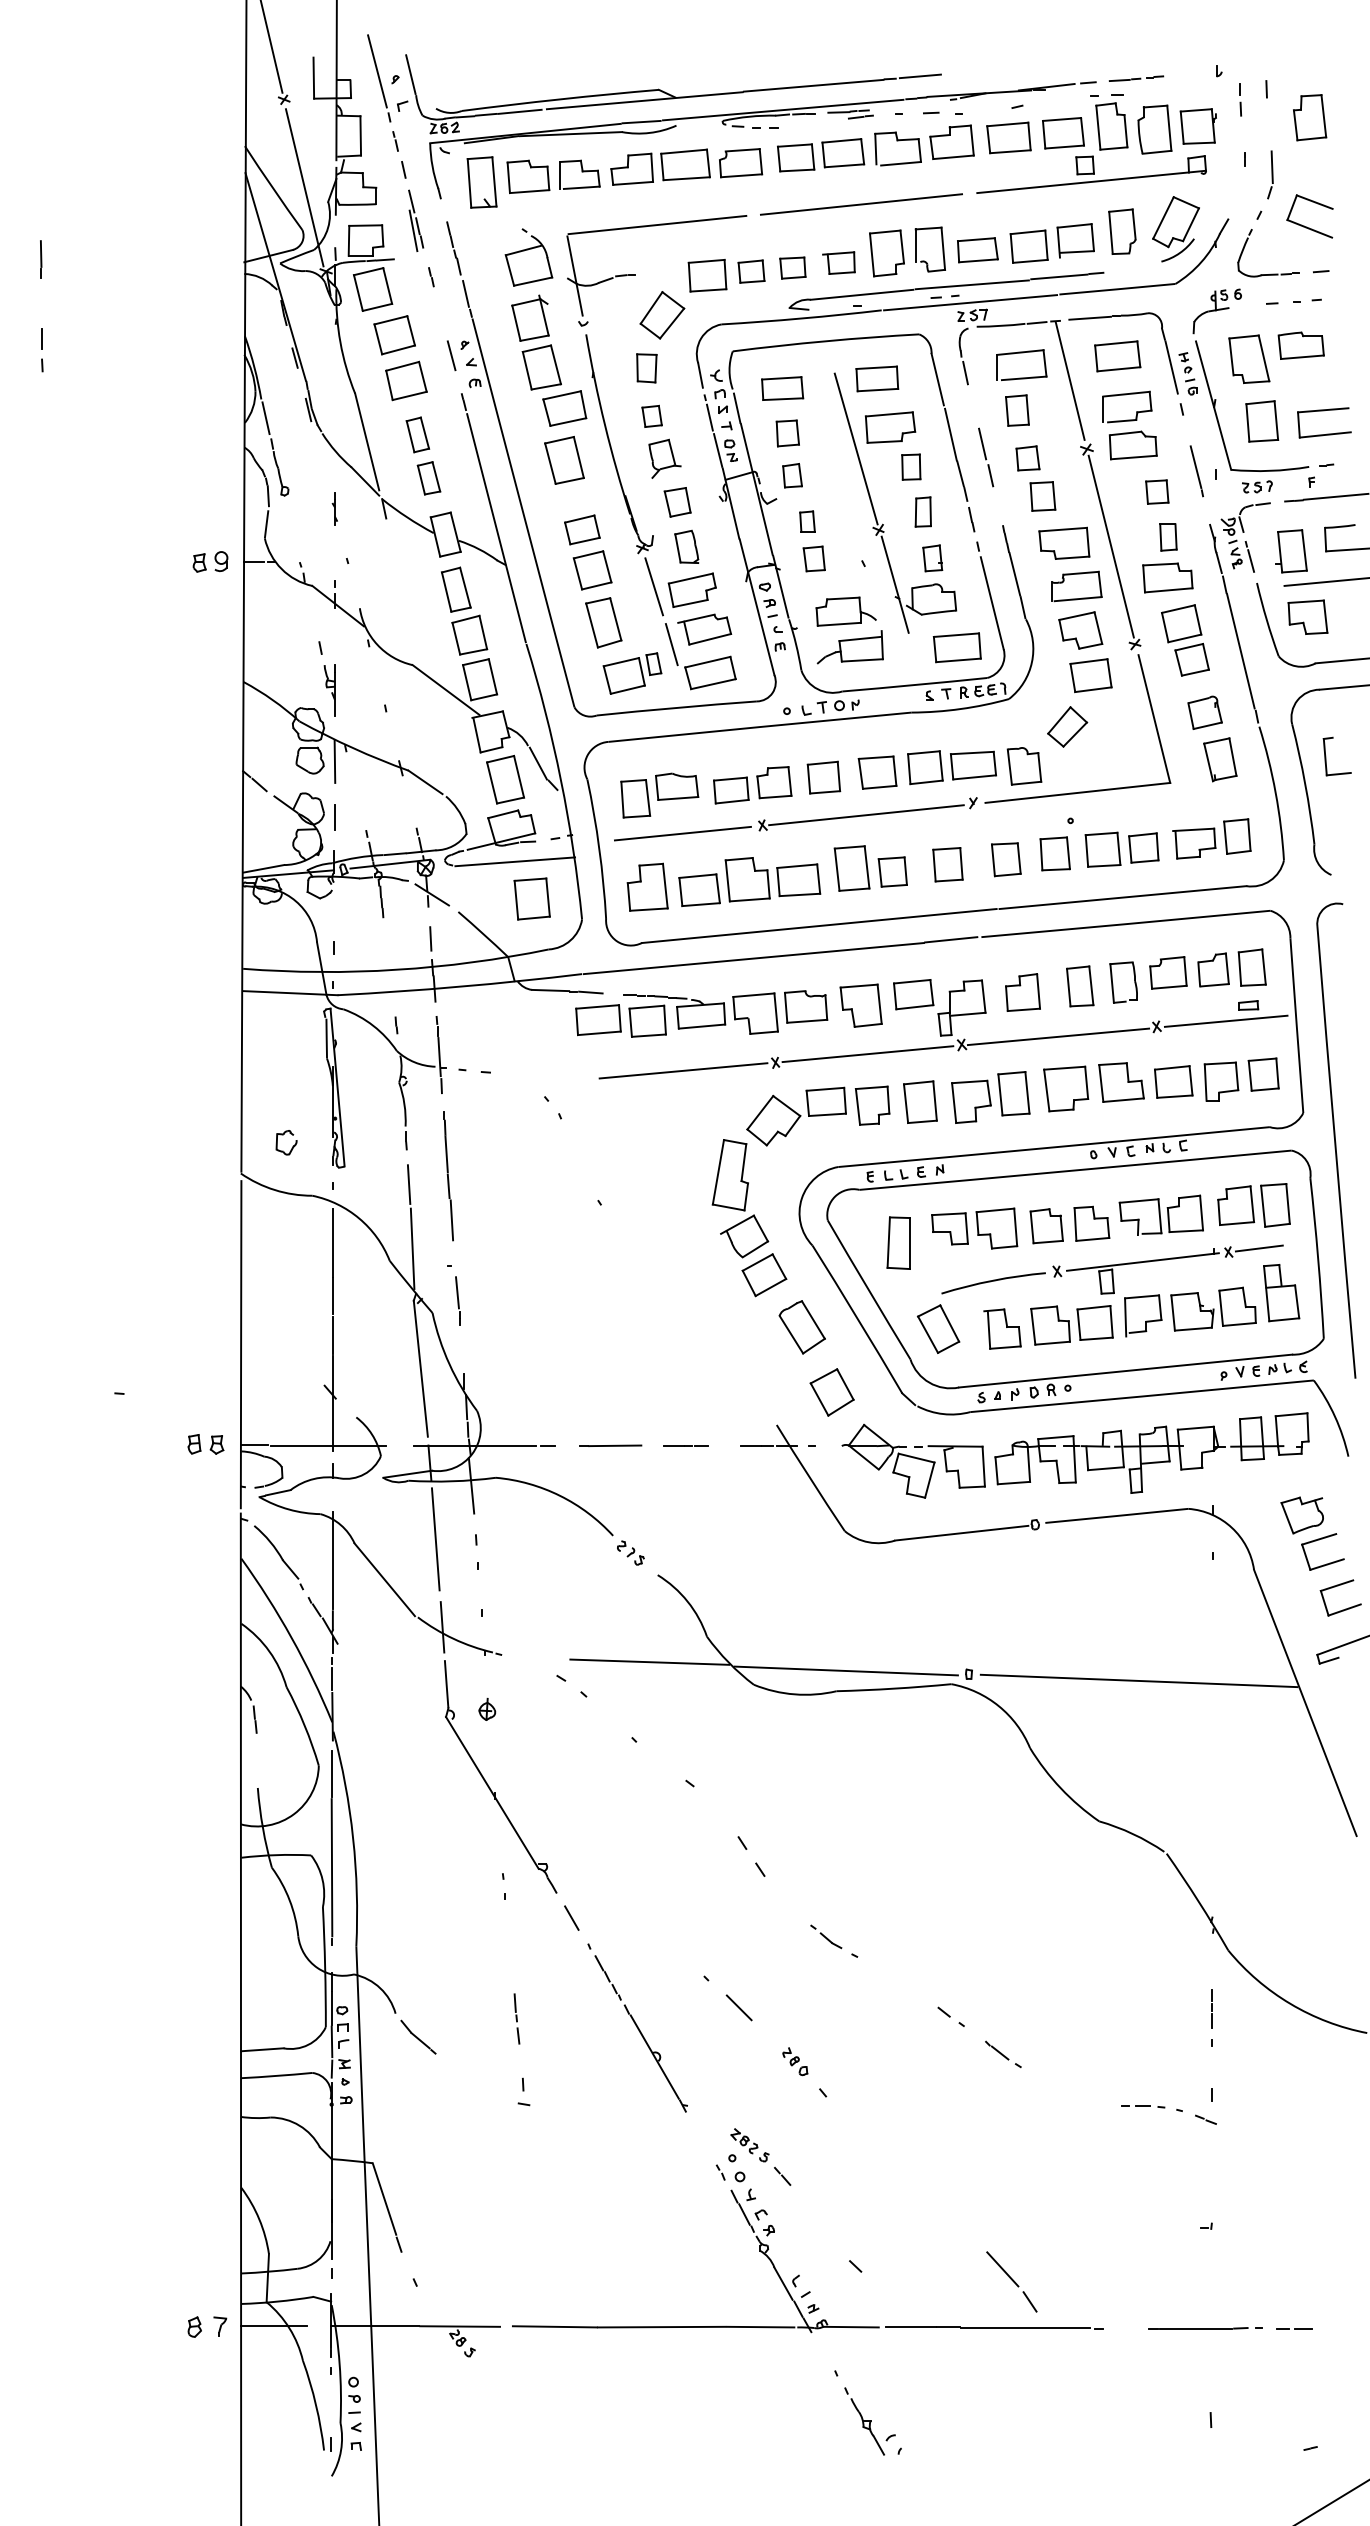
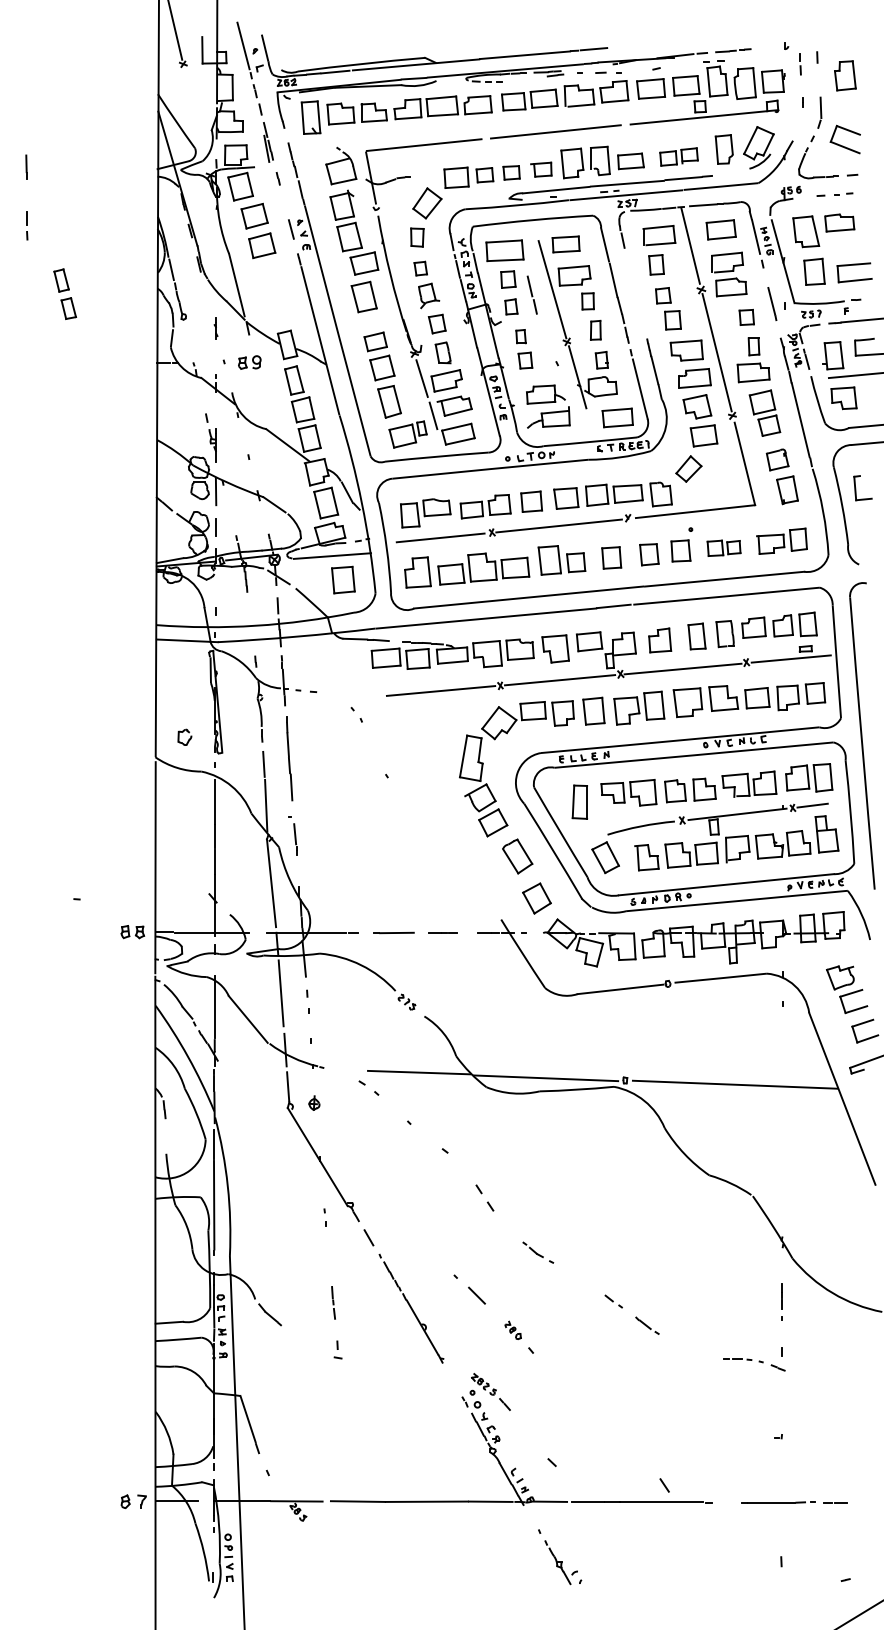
line: (304, 186) -> (196, 120), removed
part: (1051, 242) -> (678, 156), size x0.7
part: (781, 388) -> (504, 250), size x1.4
part: (423, 454) -> (65, 293), moved
line: (984, 456) -> (531, 294), moved
part: (210, 561) -> (249, 362), moved
part: (1121, 850) -> (723, 548), size x0.7
line: (1003, 2269) -> (647, 1464), removed

